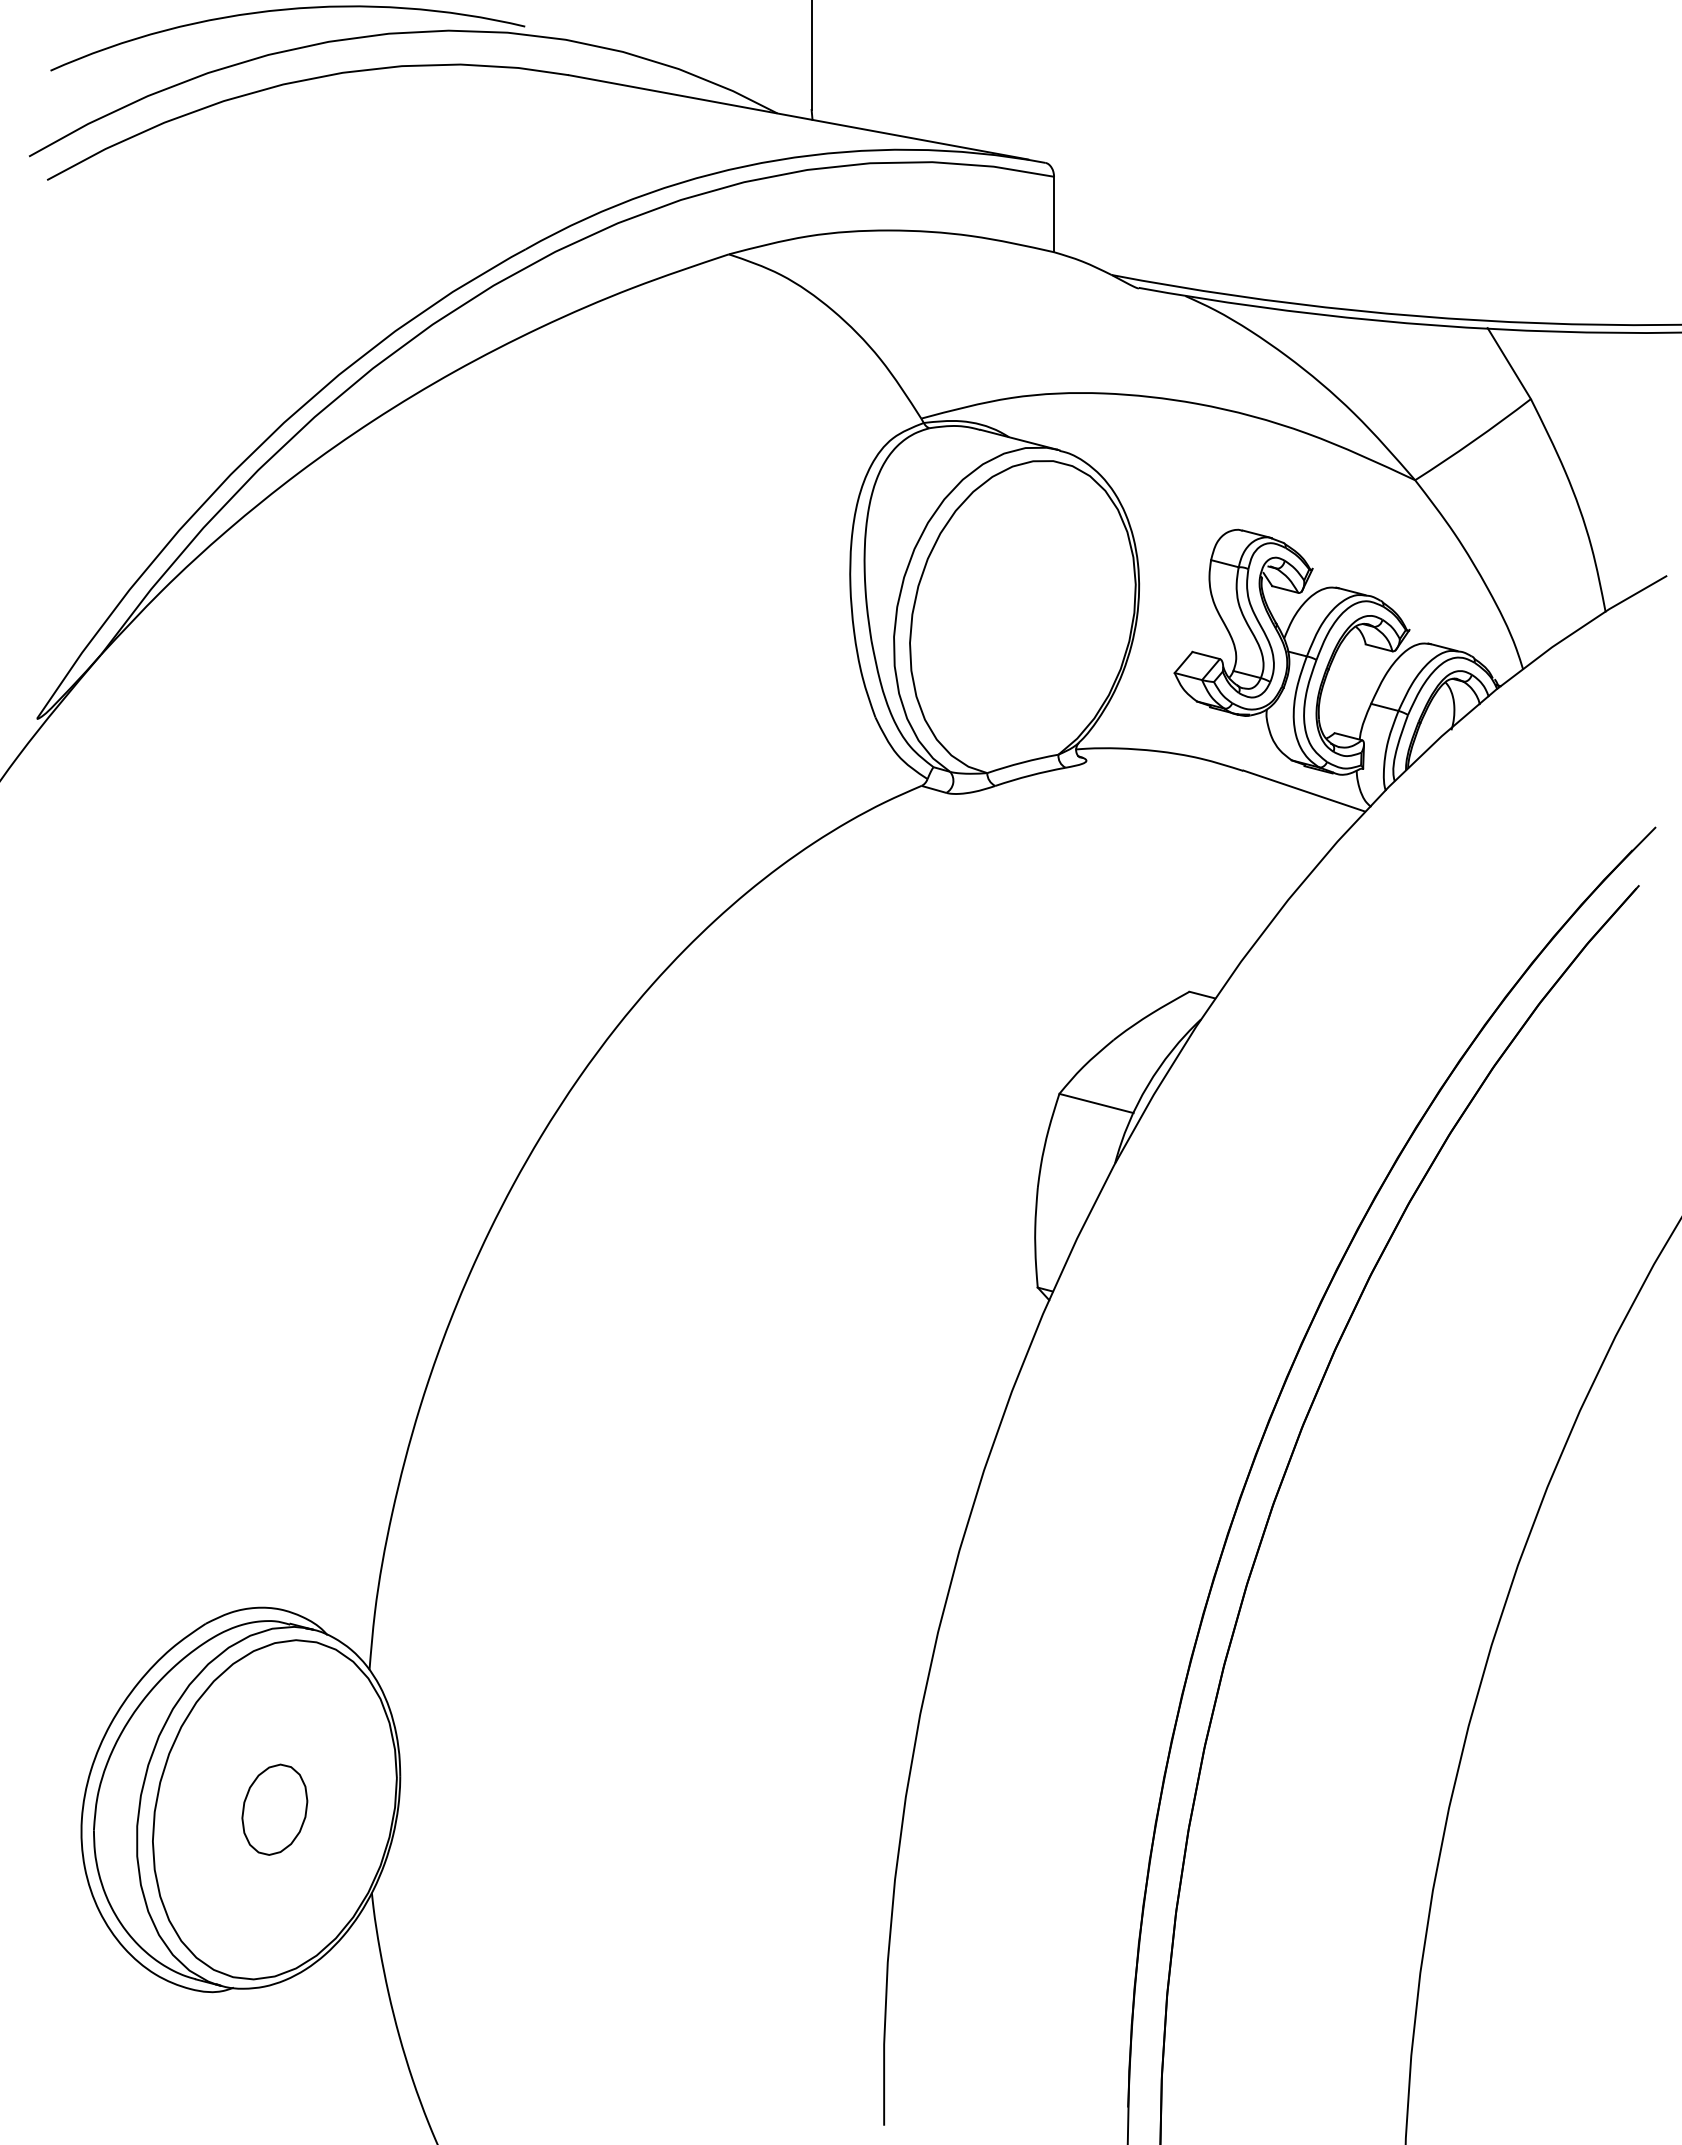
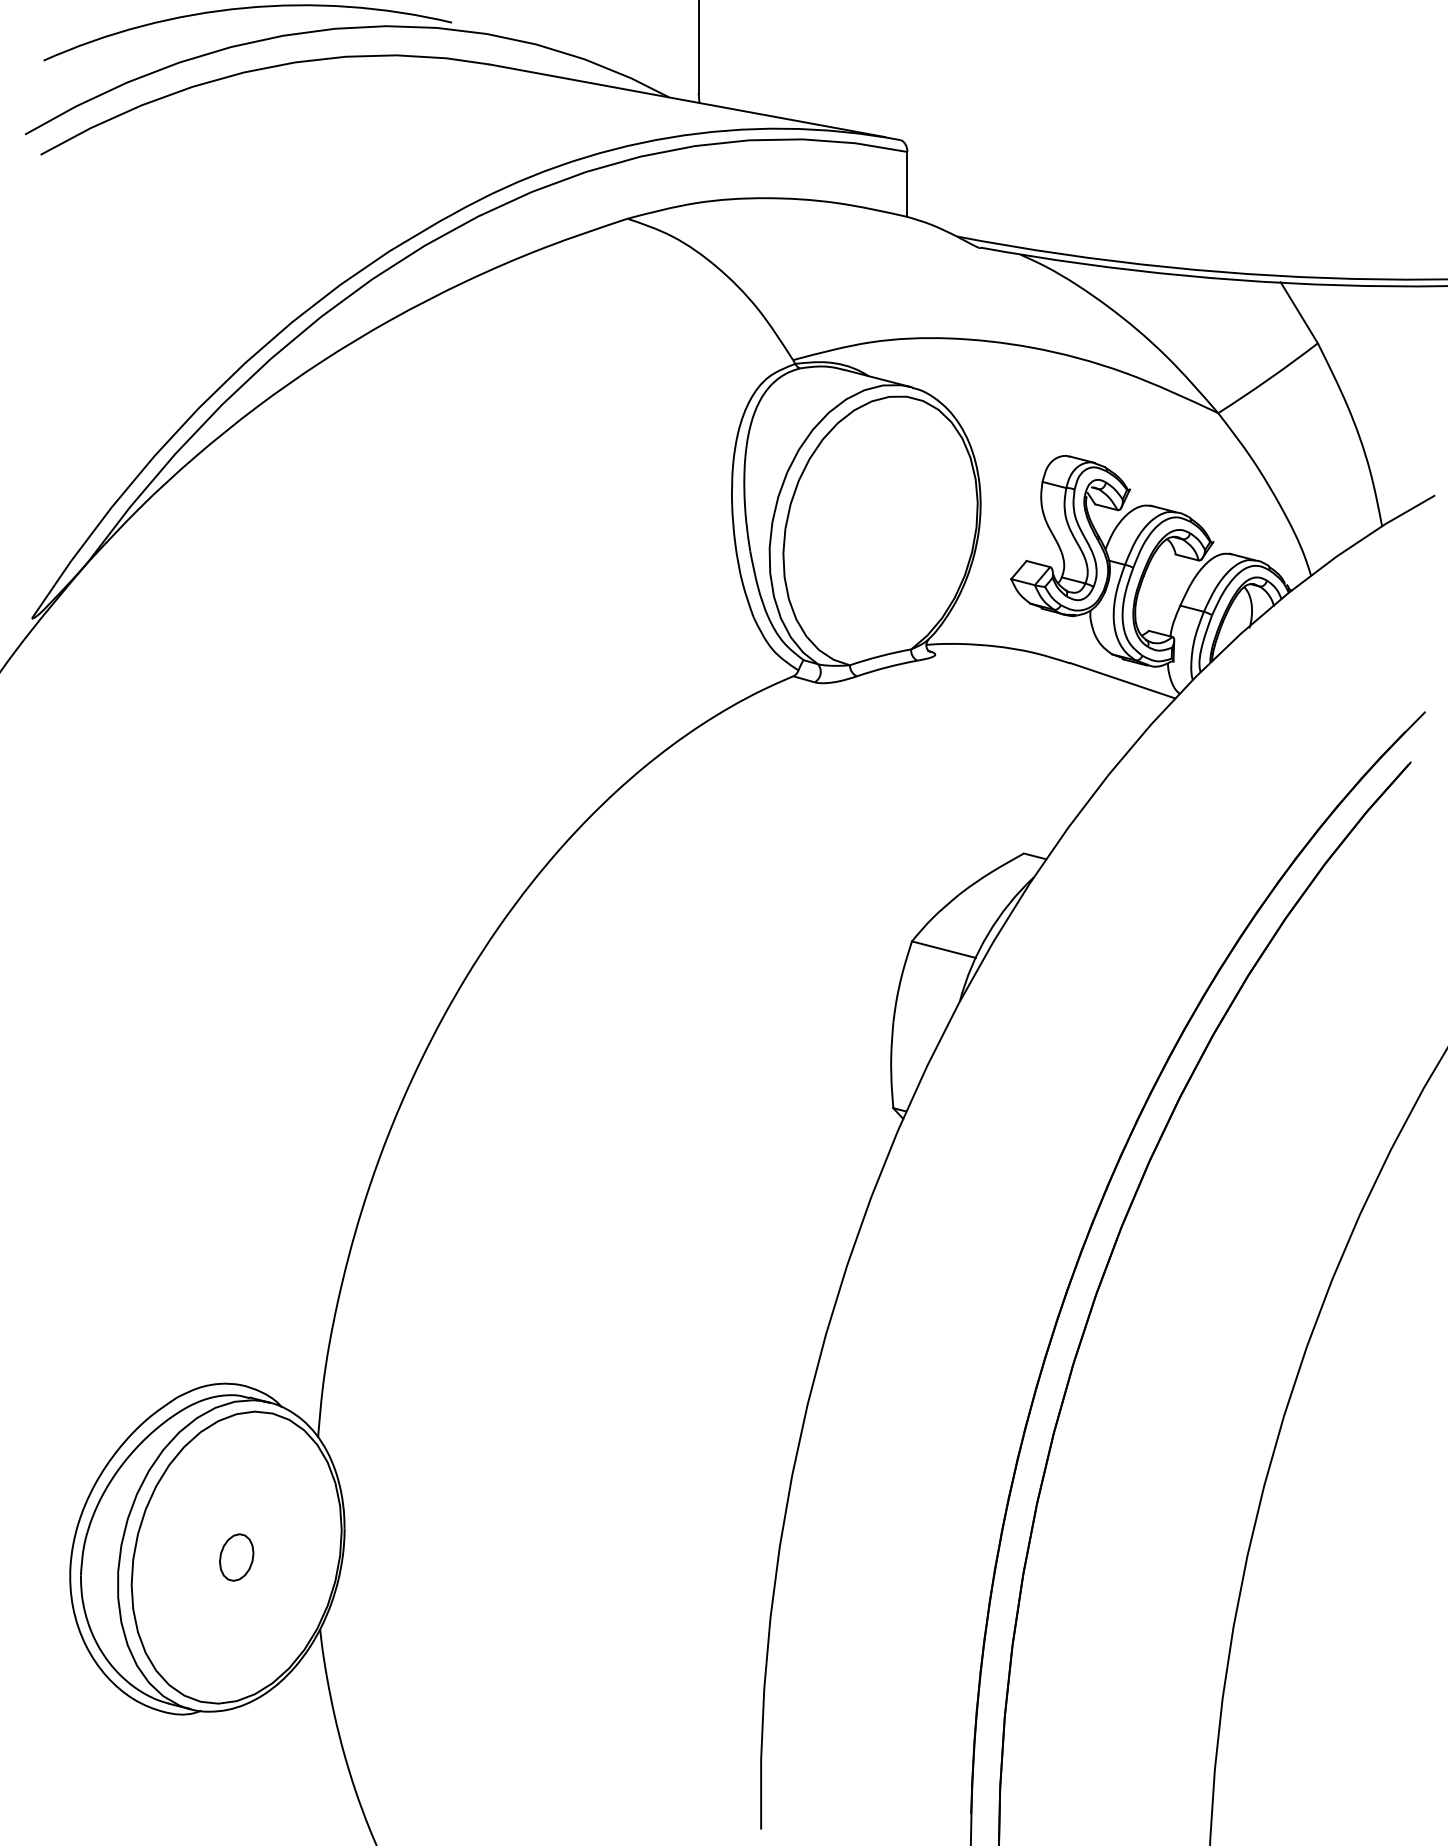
part: (274, 1809) -> (236, 1557), size x0.6

